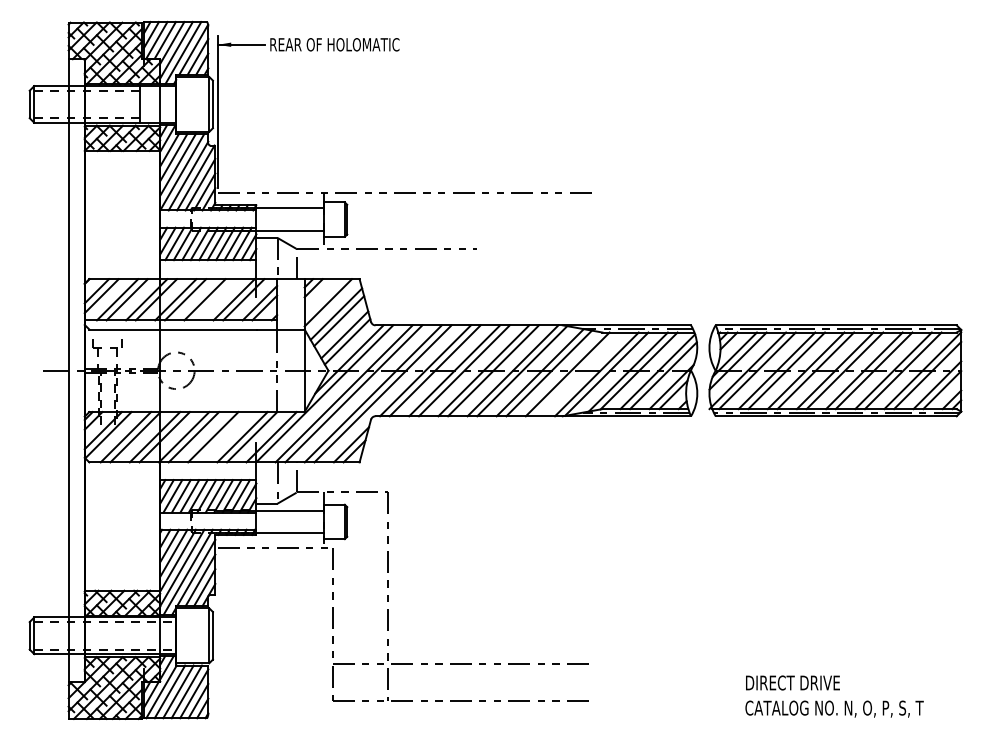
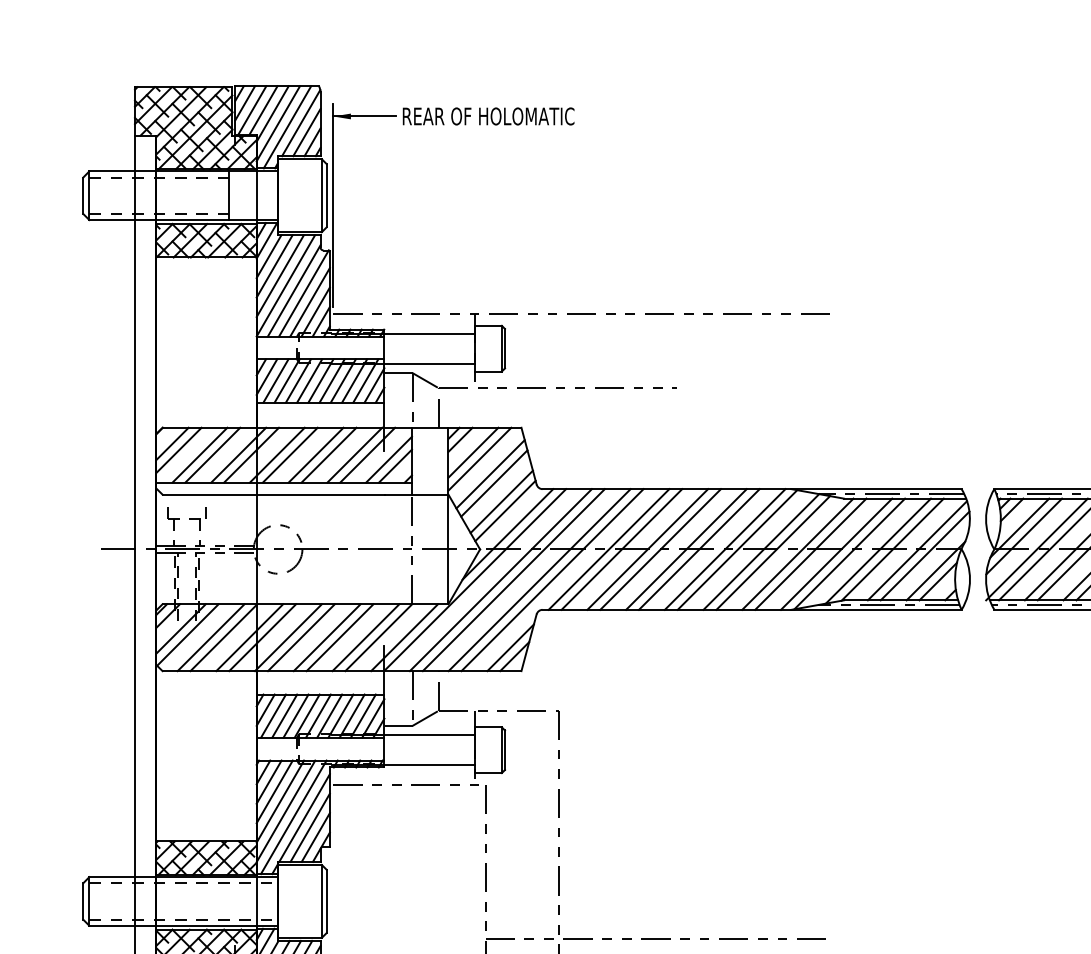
line: (323, 297) -> (473, 452), added
line: (214, 299) -> (328, 454), added
line: (577, 374) -> (810, 554), added
line: (222, 437) -> (339, 638), added

